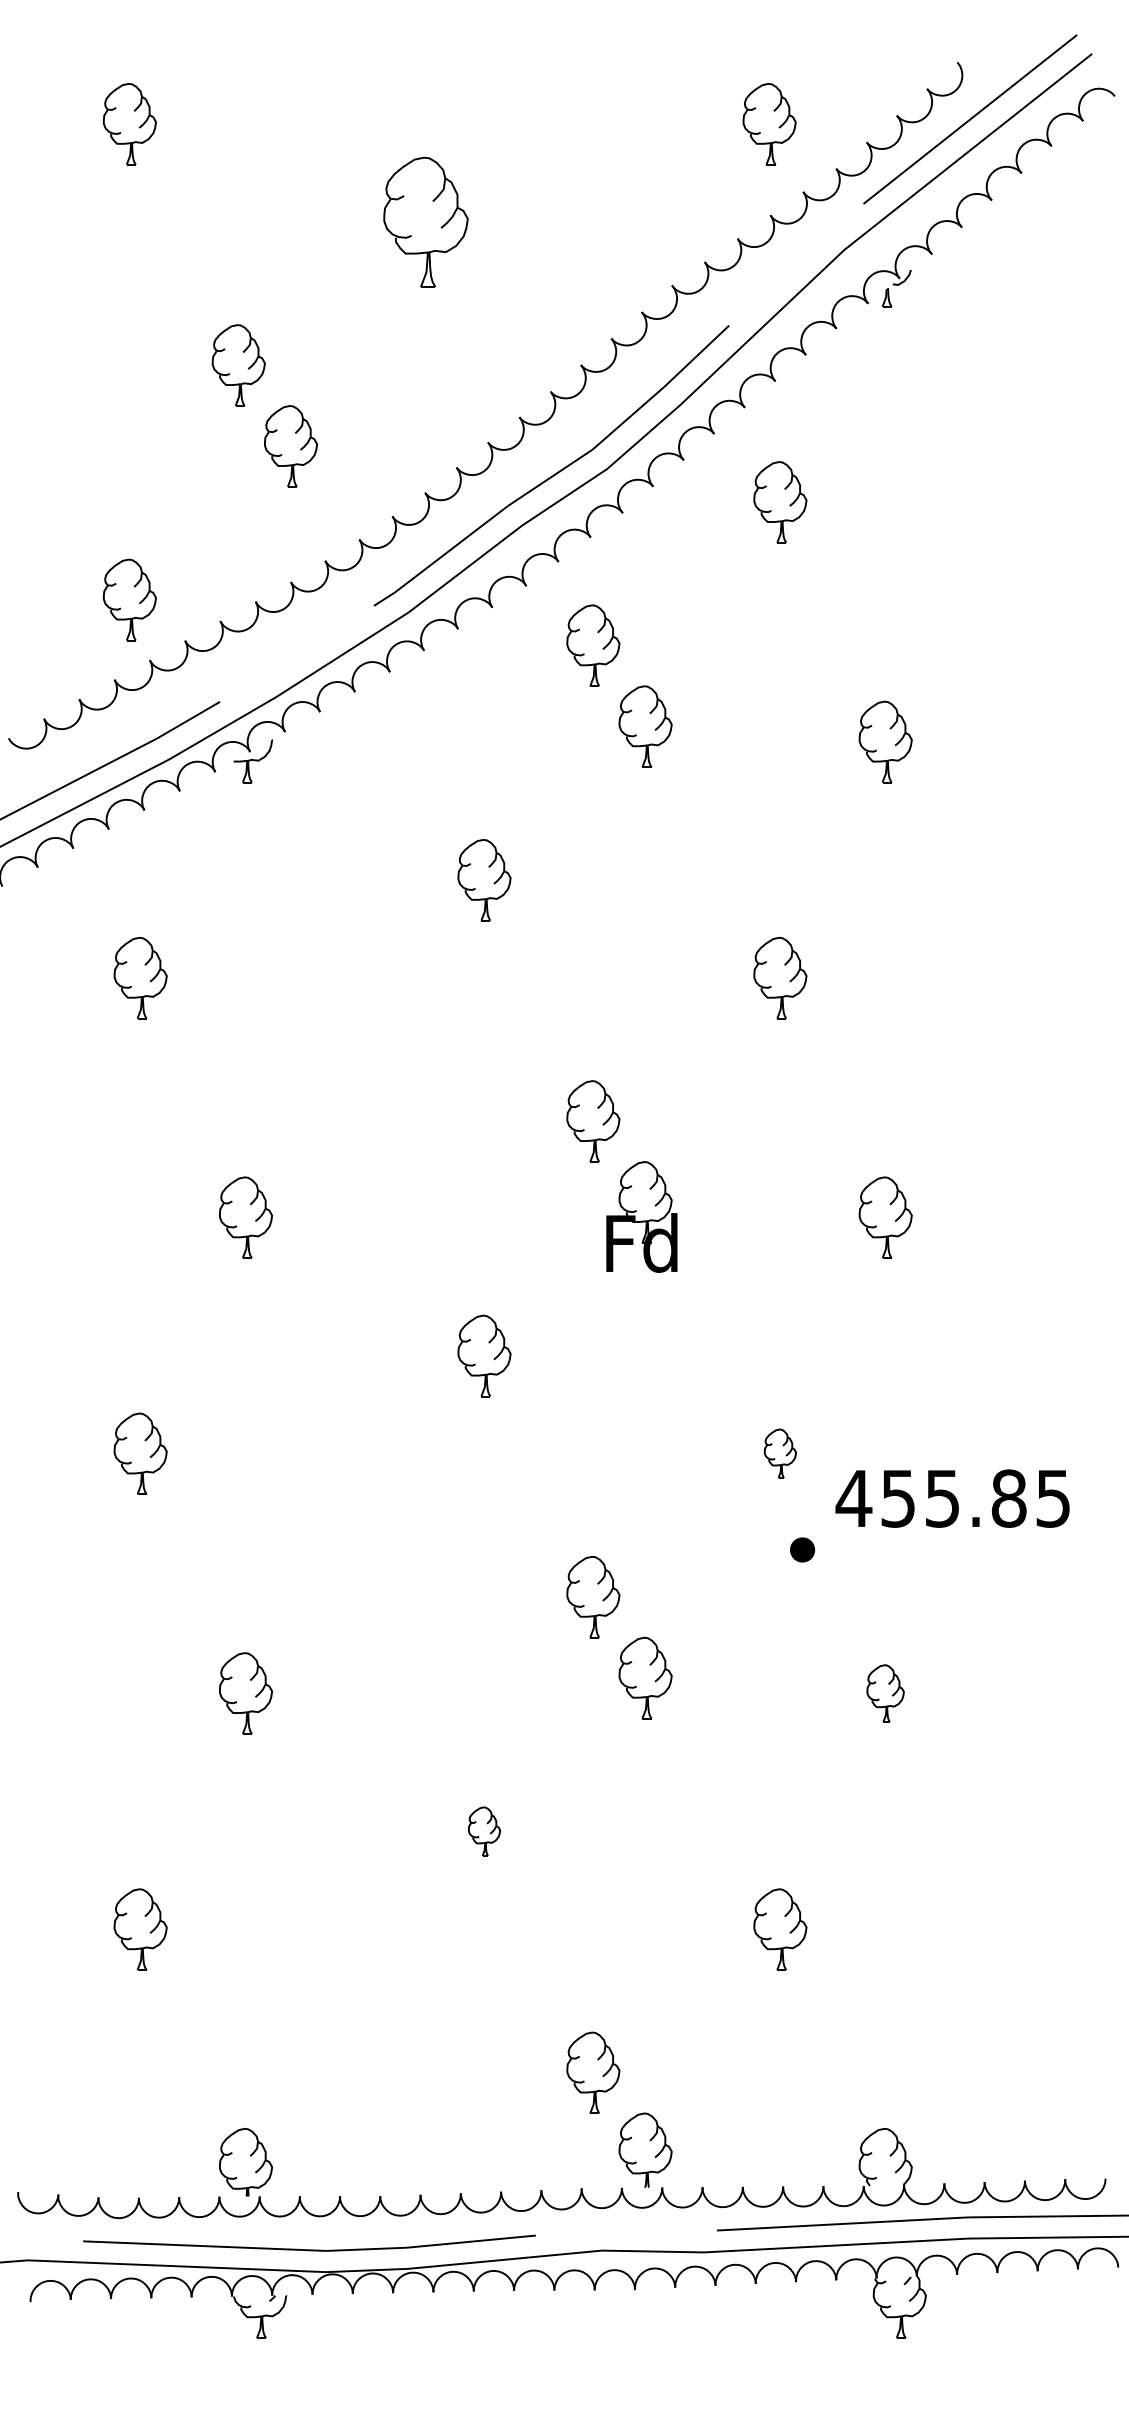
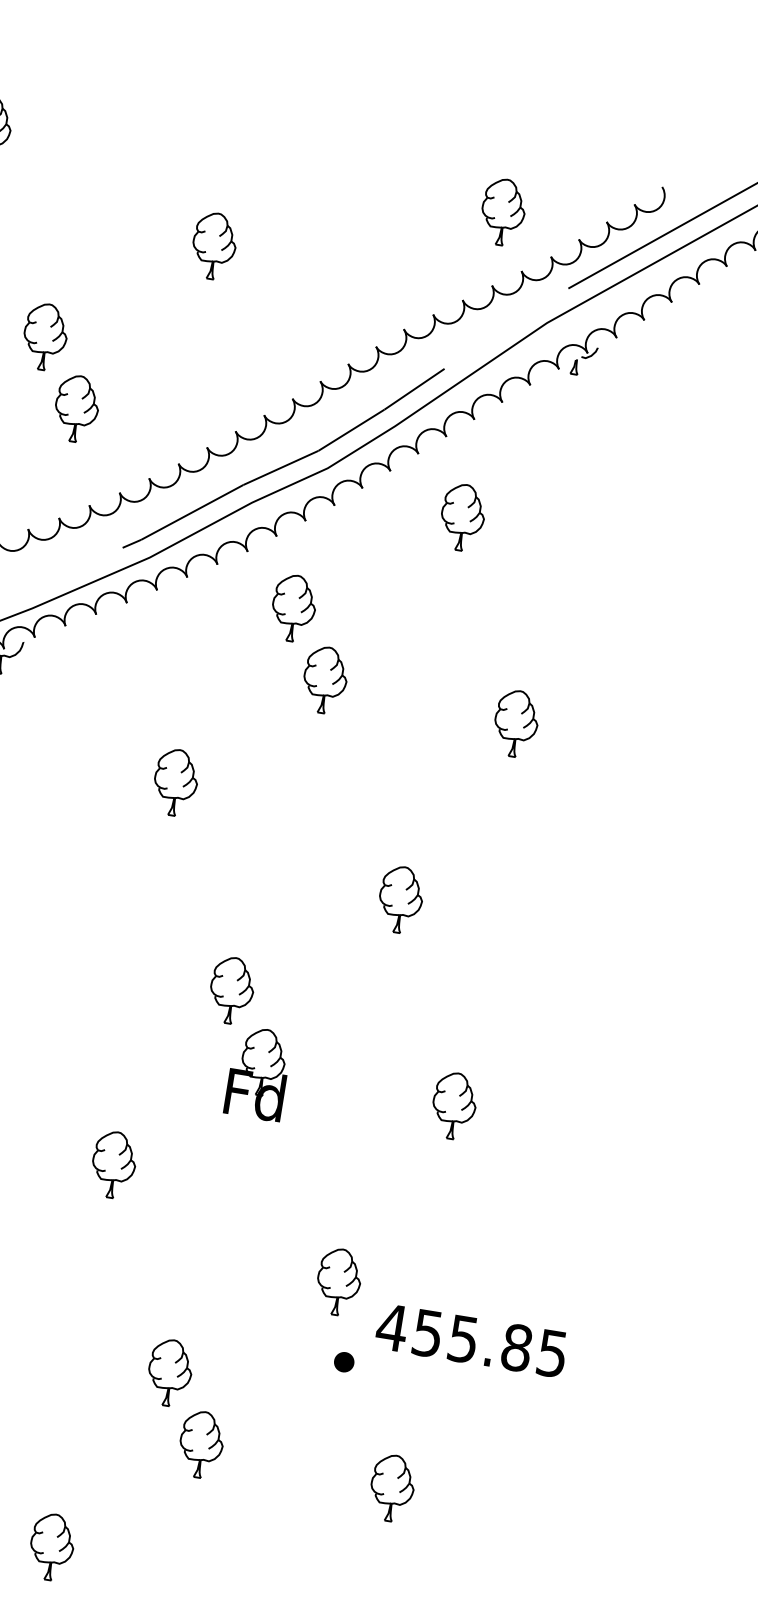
part: (425, 221) -> (214, 245), size x0.62
part: (780, 1453) -> (339, 1281), size x1.67
part: (885, 1693) -> (392, 1488), size x1.43
part: (484, 1831) -> (52, 1547), size x1.67

